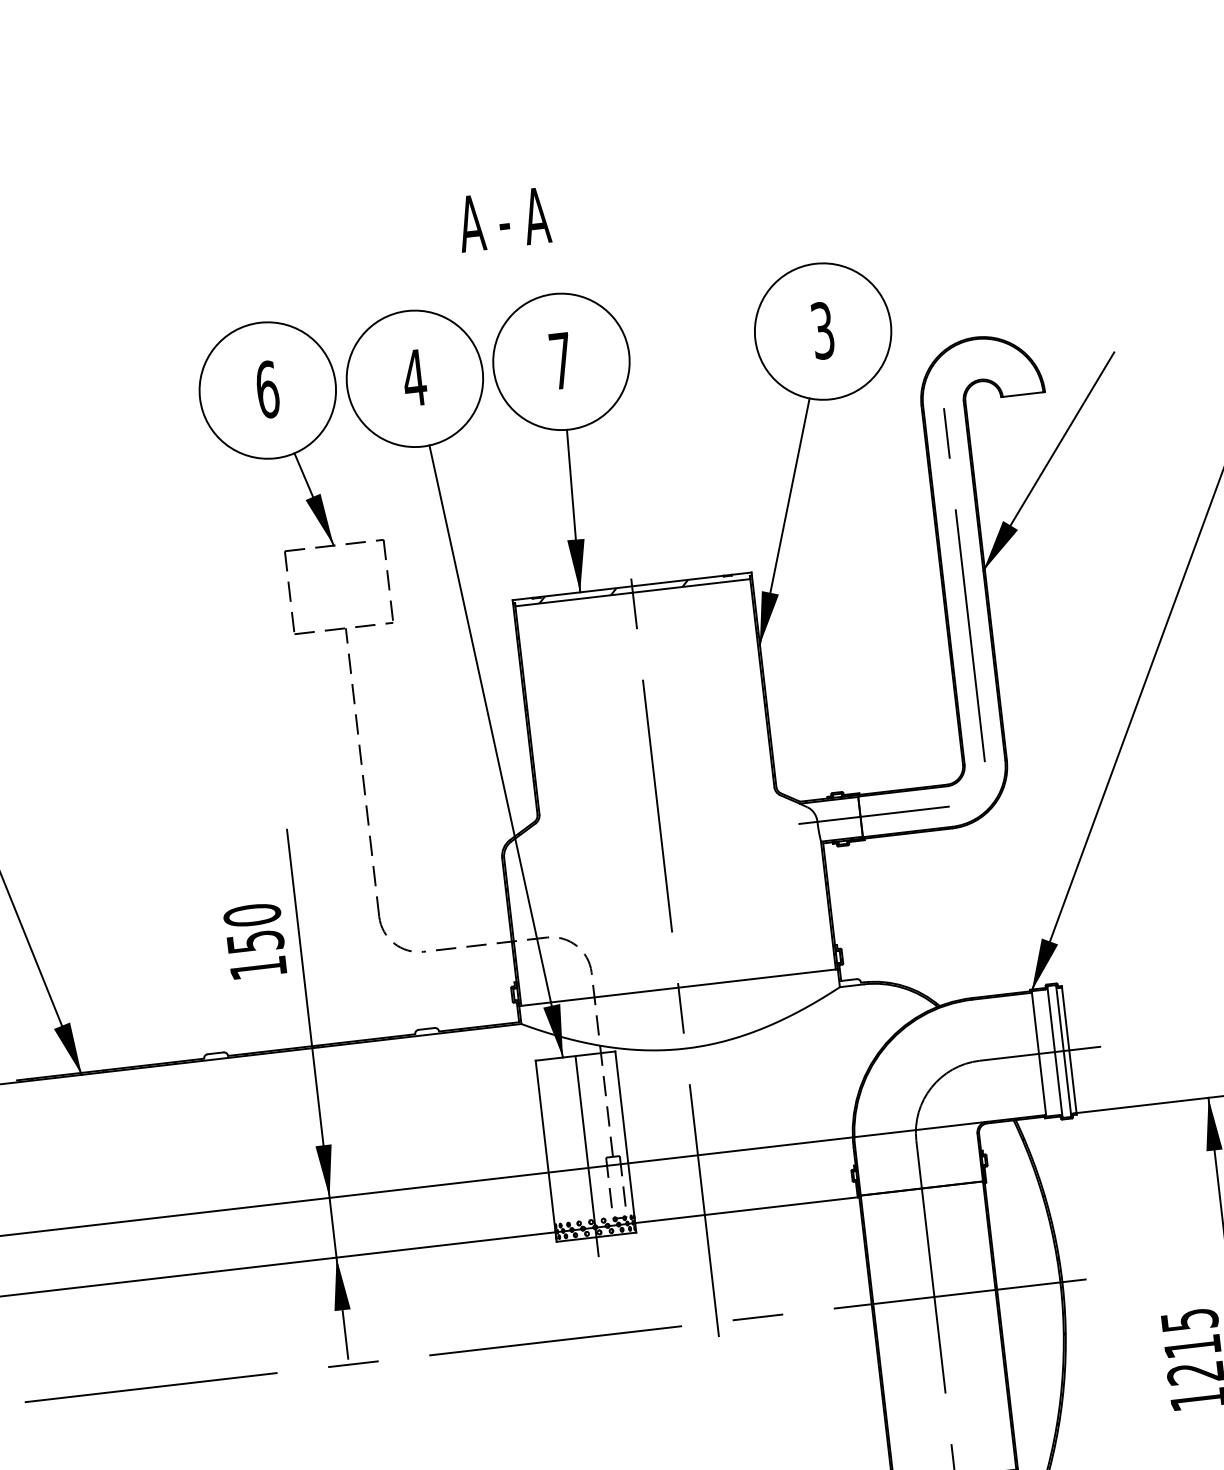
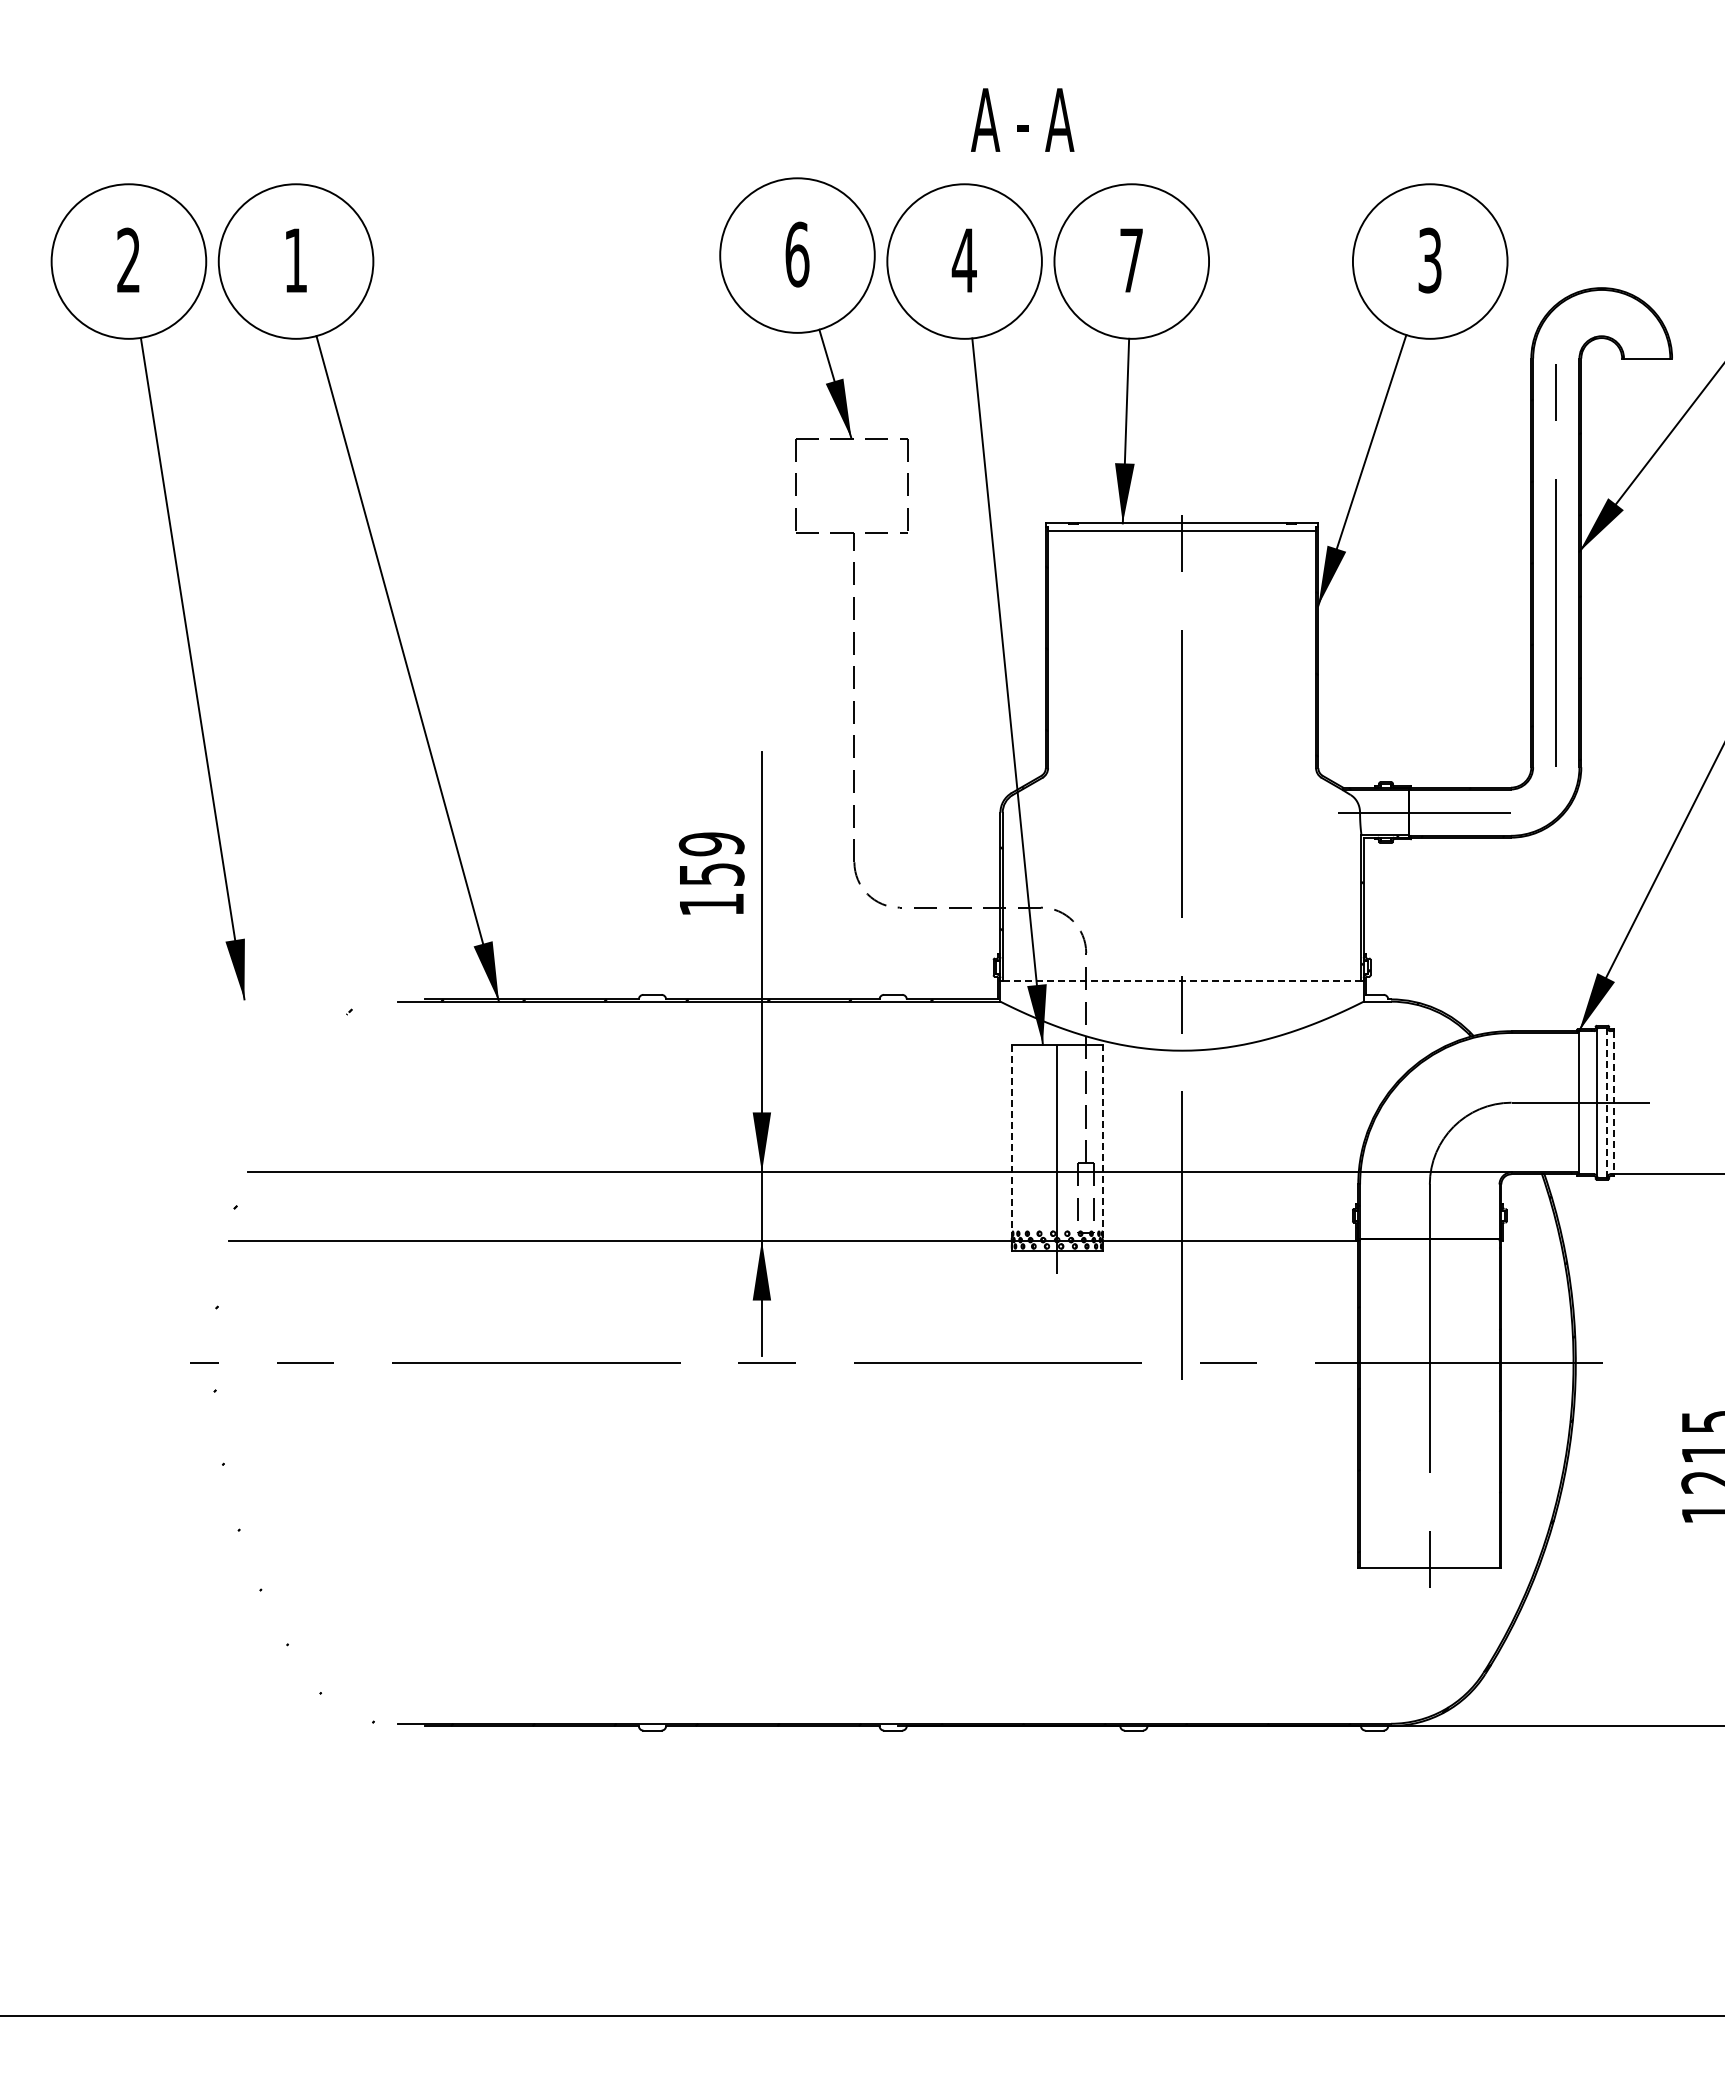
text: (503, 219) -> (1022, 119), moved
hatch: (613, 591) -> (1160, 526), removed
text: (252, 915) -> (711, 844), 150 -> 159
line: (678, 987) -> (1182, 981), solid -> dashed
line: (1063, 1050) -> (1607, 1102), solid -> dashed
line: (1069, 1050) -> (1613, 1102), solid -> dashed
line: (625, 1136) -> (1102, 1141), solid -> dashed
line: (545, 1145) -> (1011, 1141), solid -> dashed

